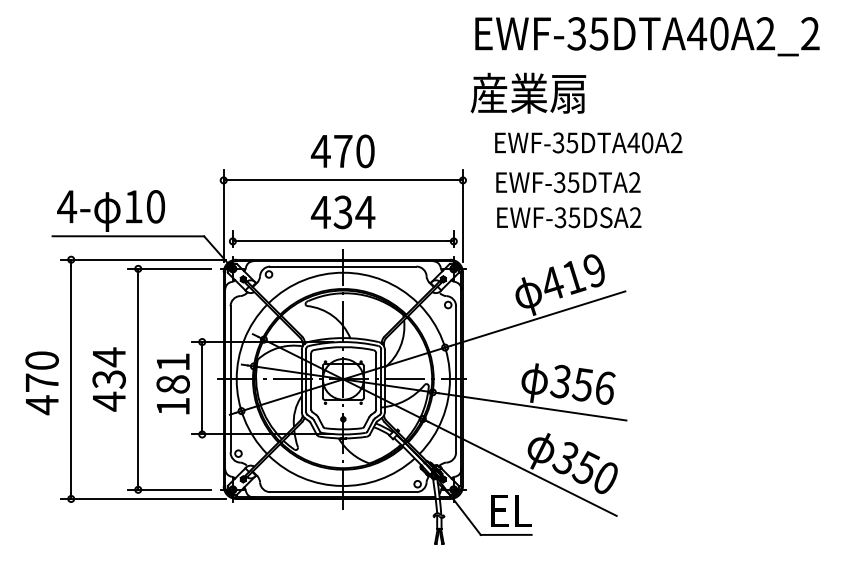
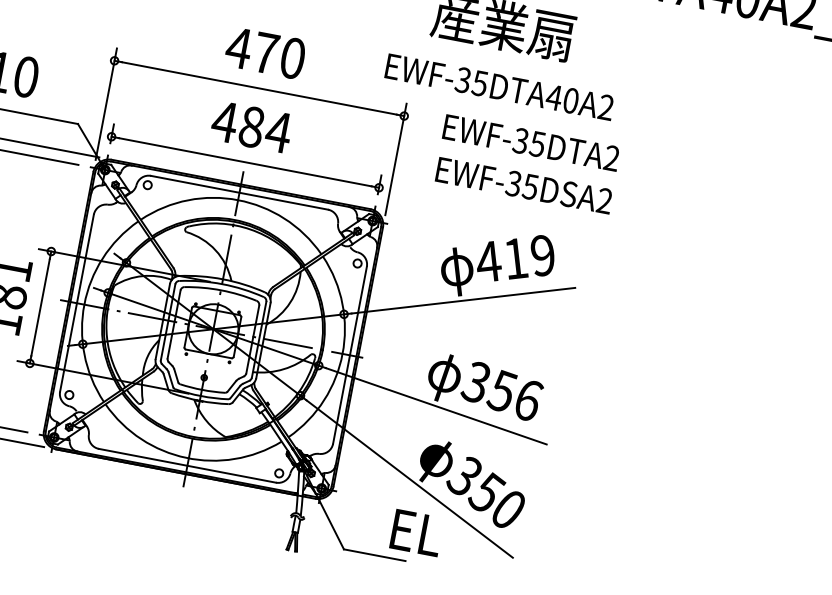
text: (588, 142) -> (499, 86), moved
text: (342, 212) -> (250, 127), 434 -> 484
text: (511, 510) -> (417, 532), moved

